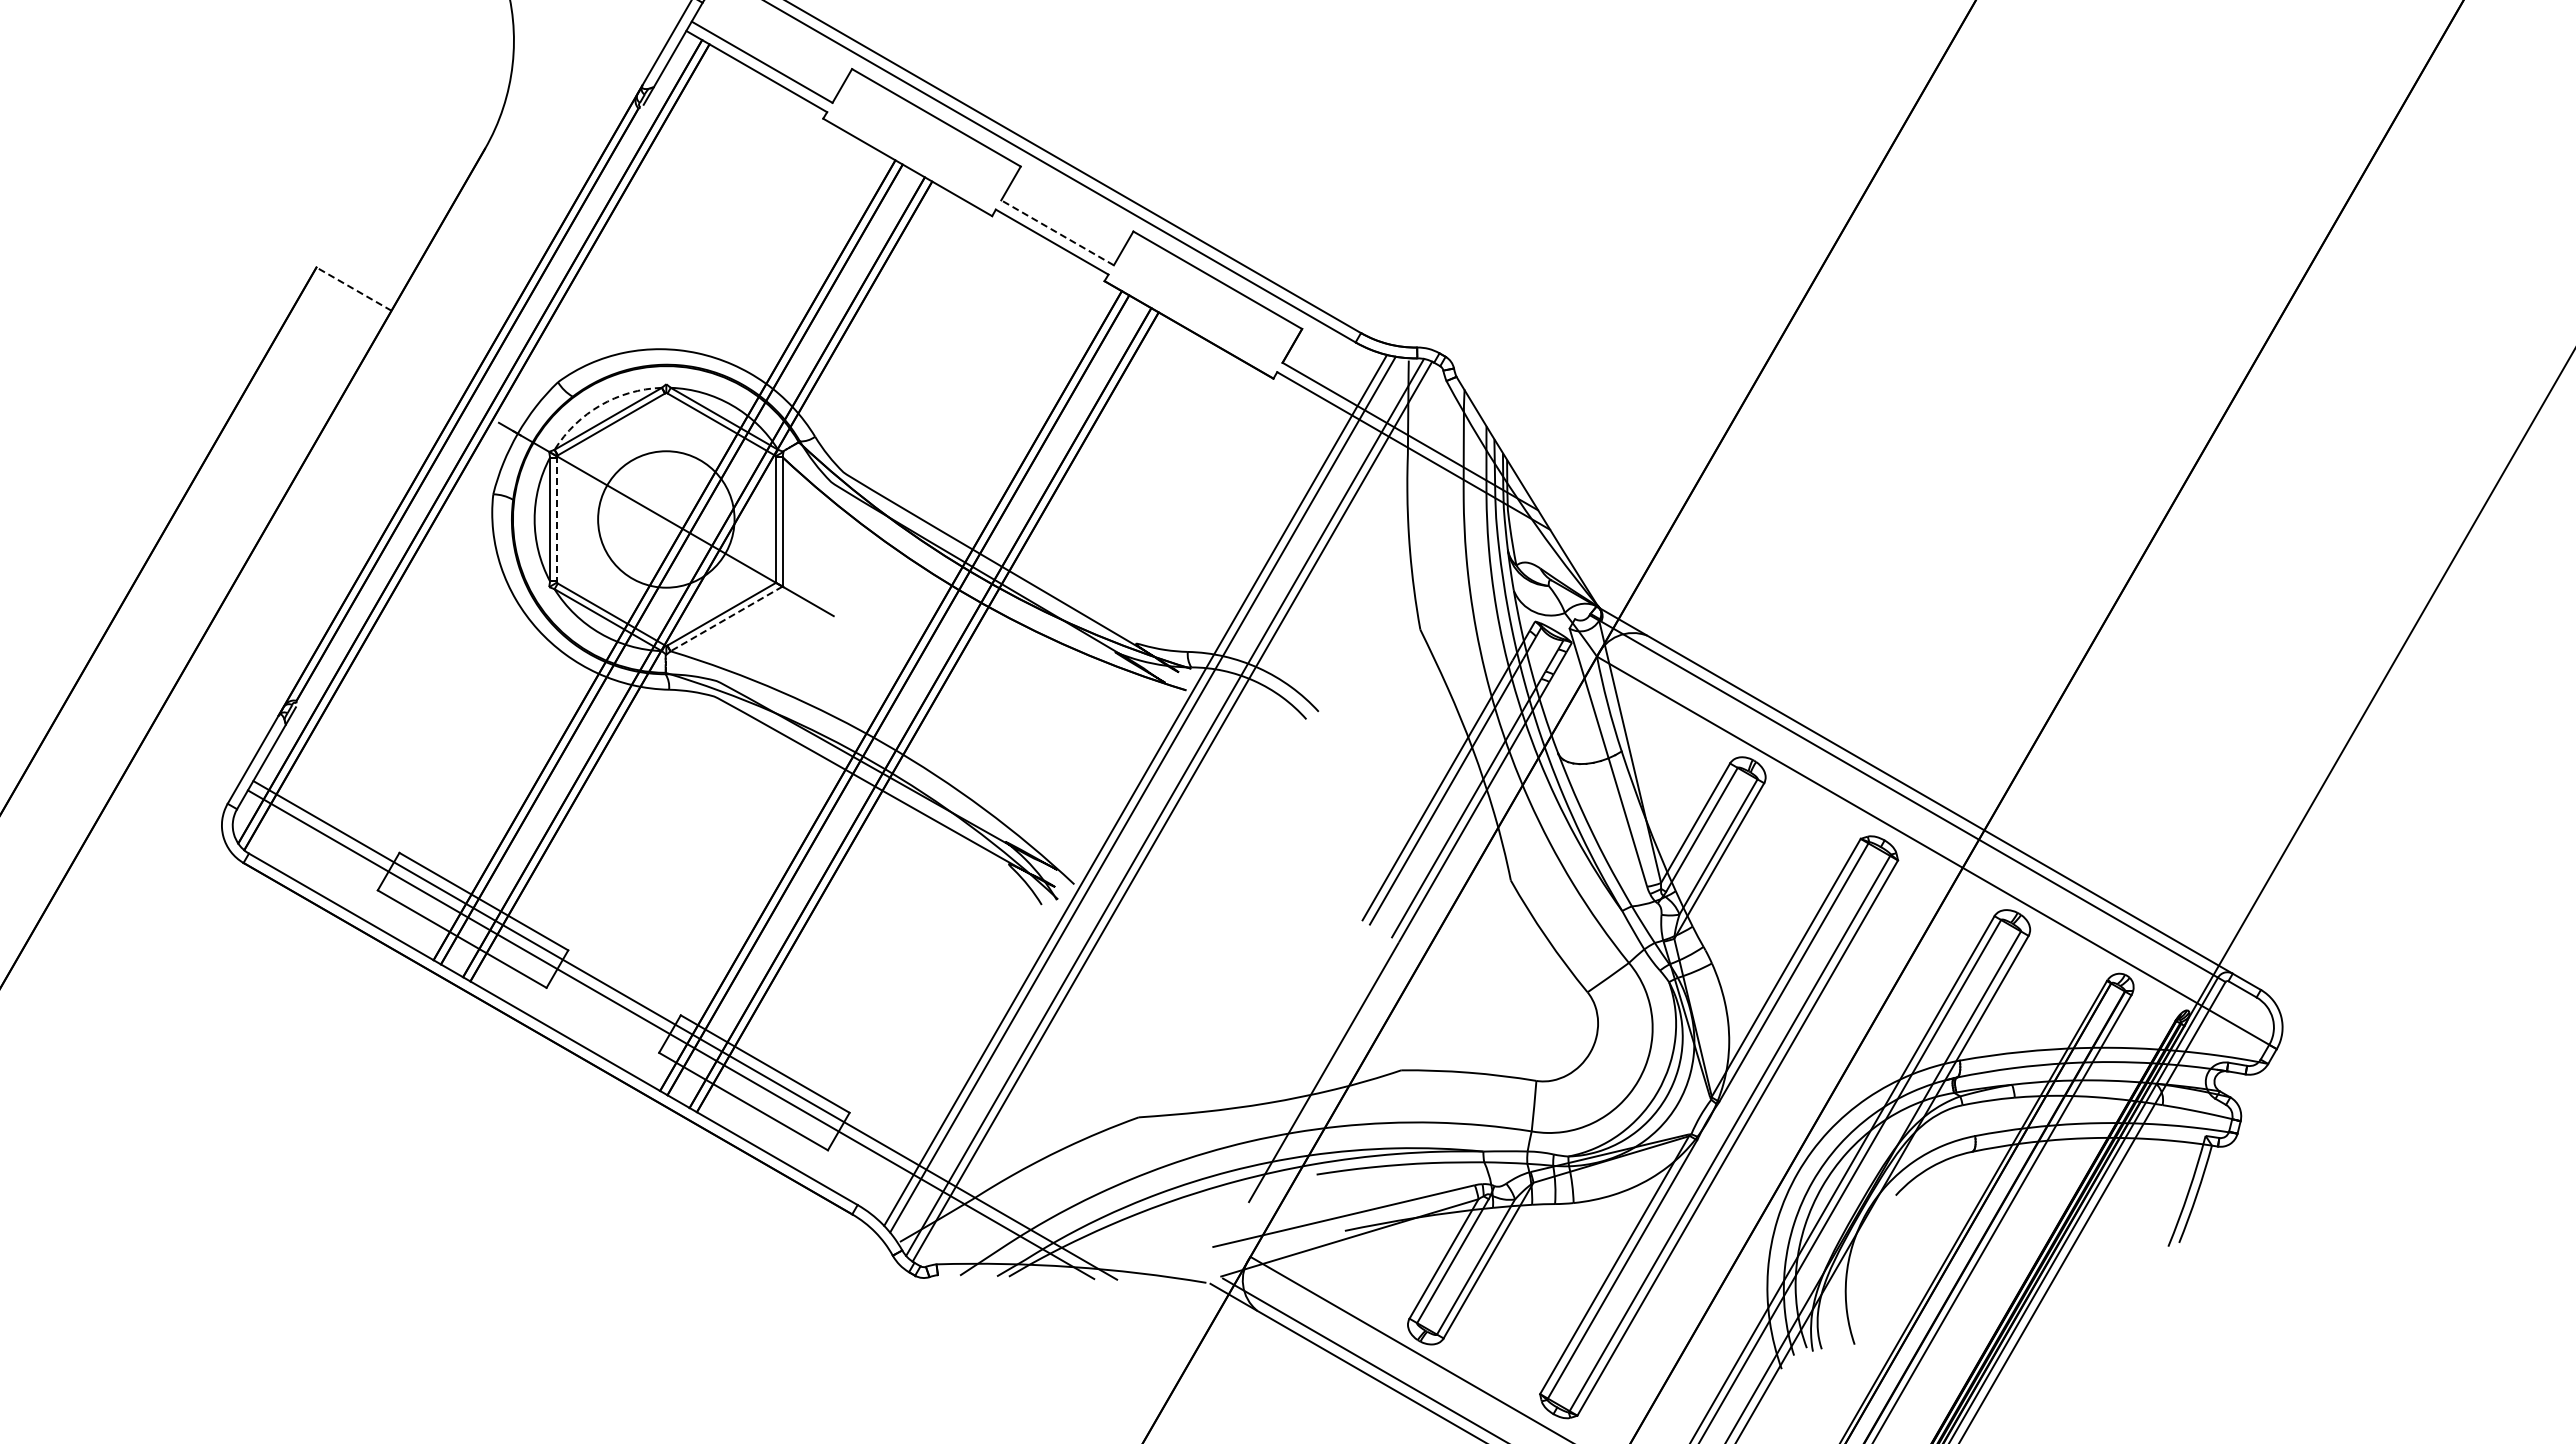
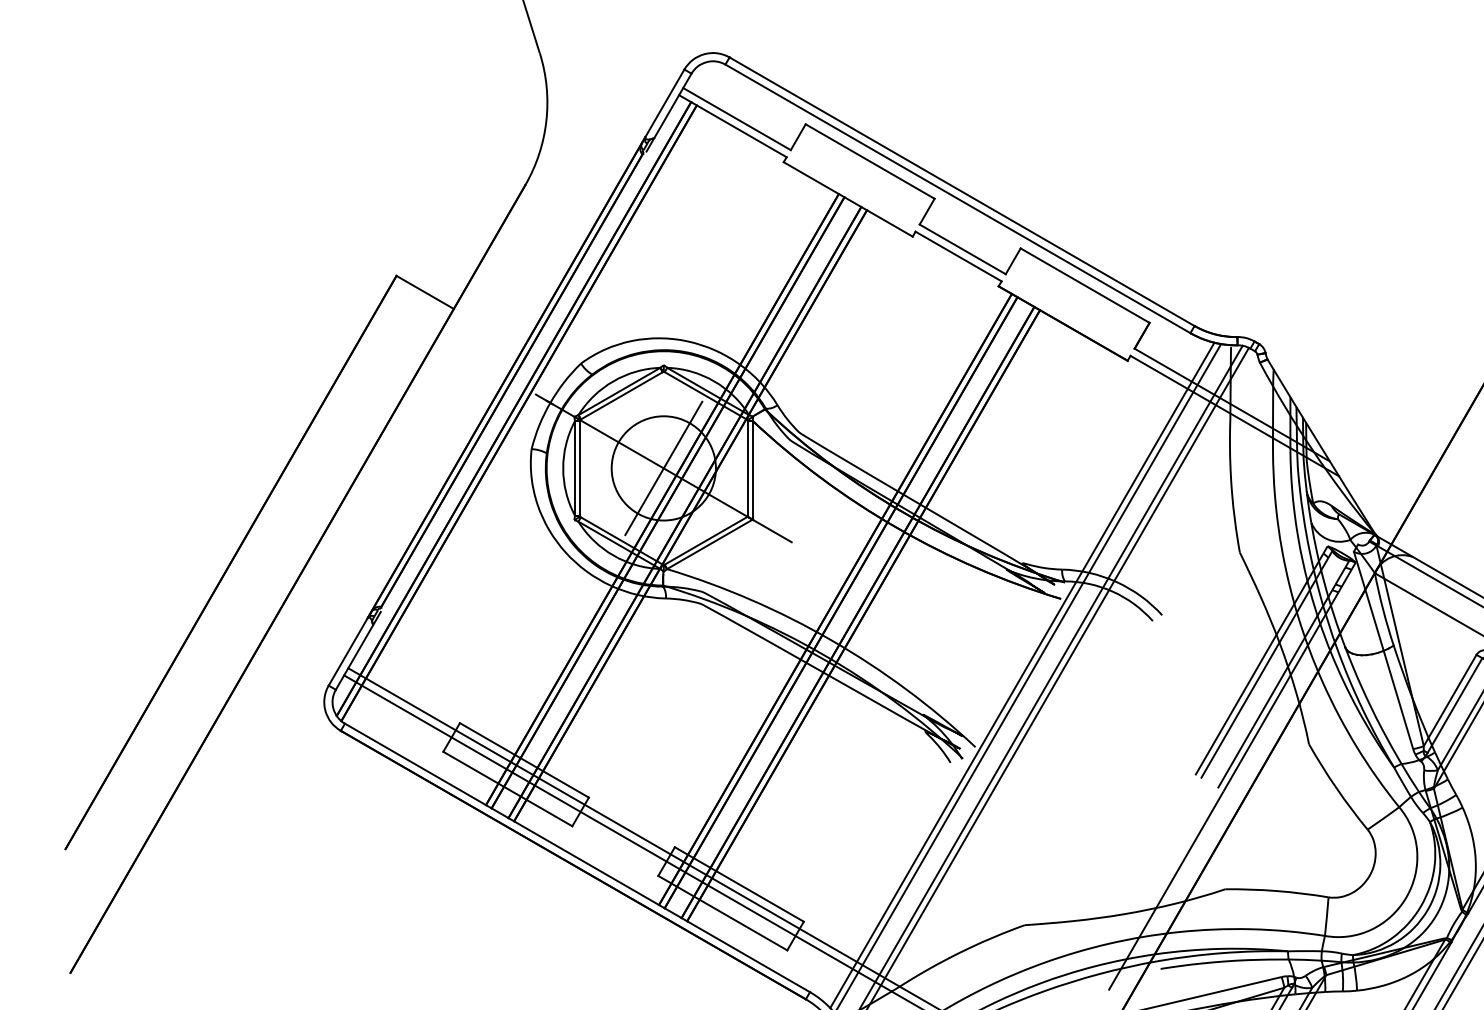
line: (1057, 232) -> (962, 249), dashed -> solid
line: (353, 288) -> (424, 291), dashed -> solid
arc: (600, 405) -> (613, 381), dashed -> solid
line: (556, 519) -> (579, 468), dashed -> solid
line: (665, 519) -> (663, 468), added
line: (726, 618) -> (709, 544), dashed -> solid

